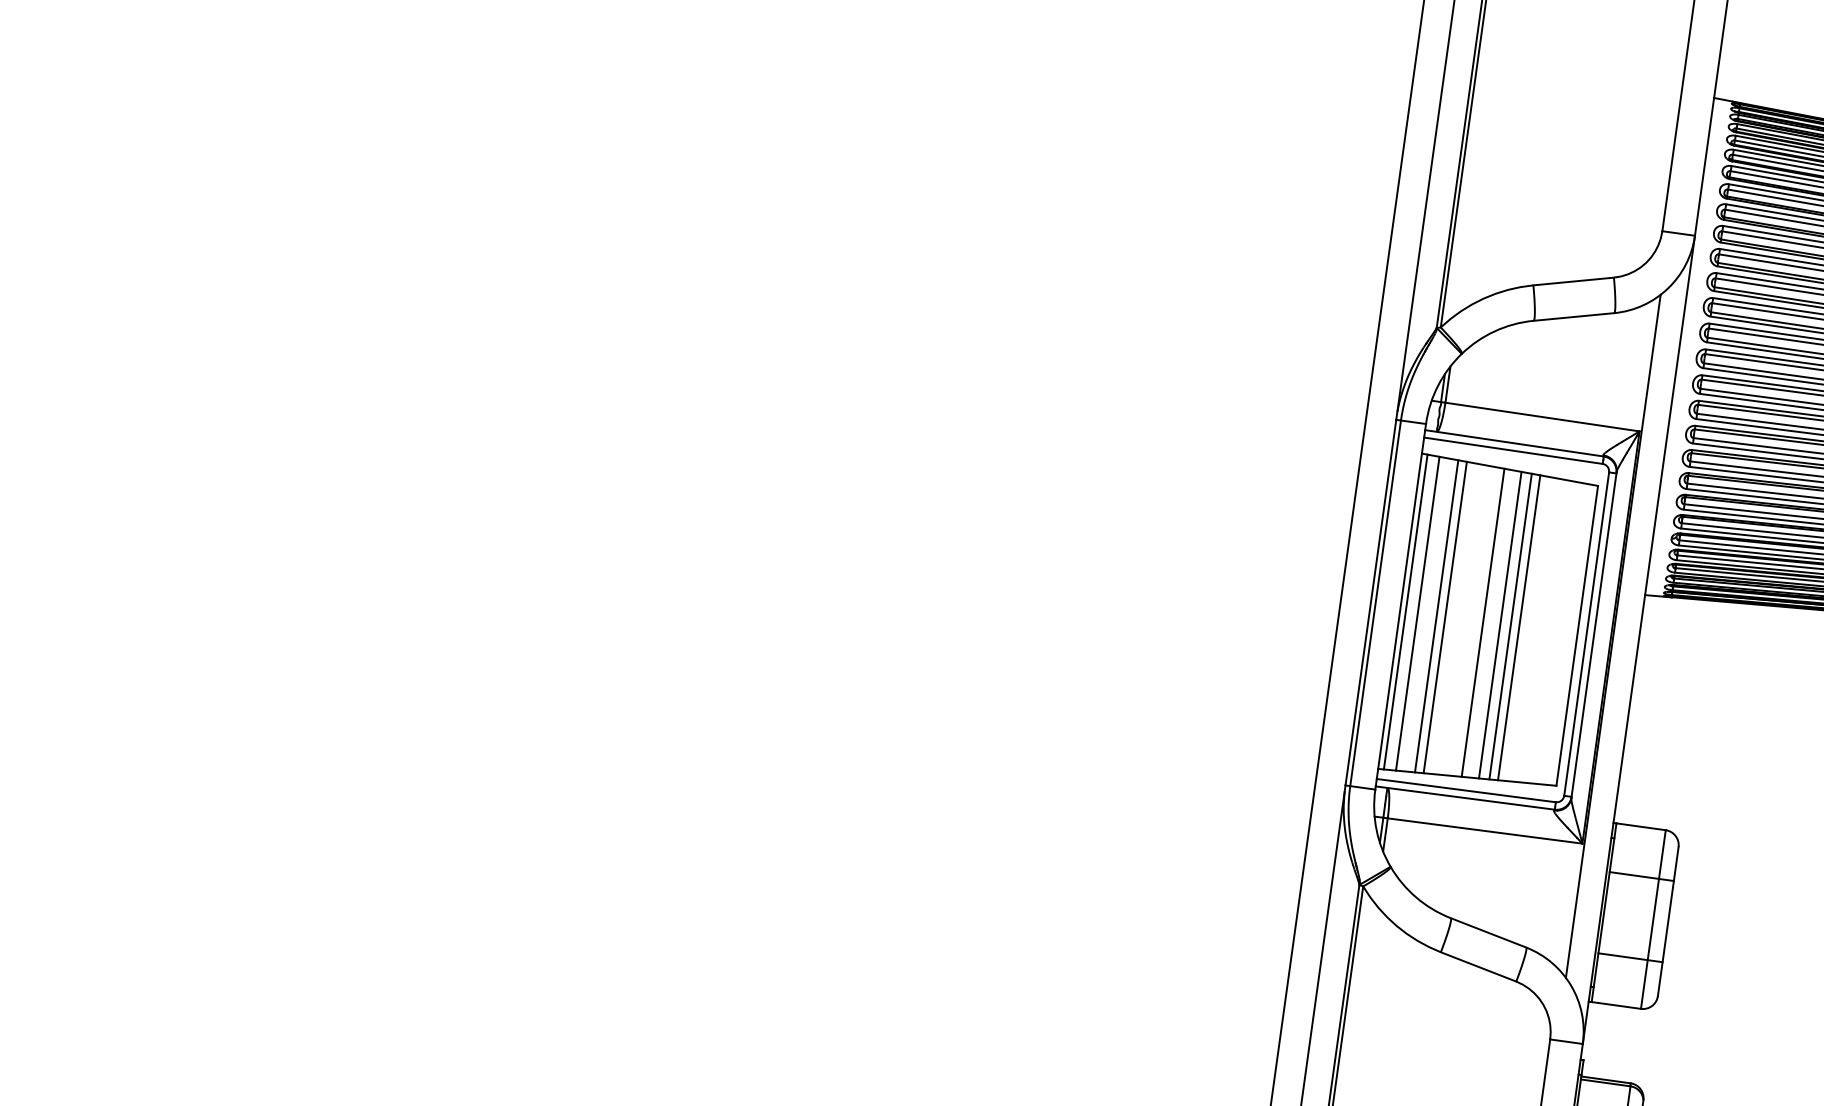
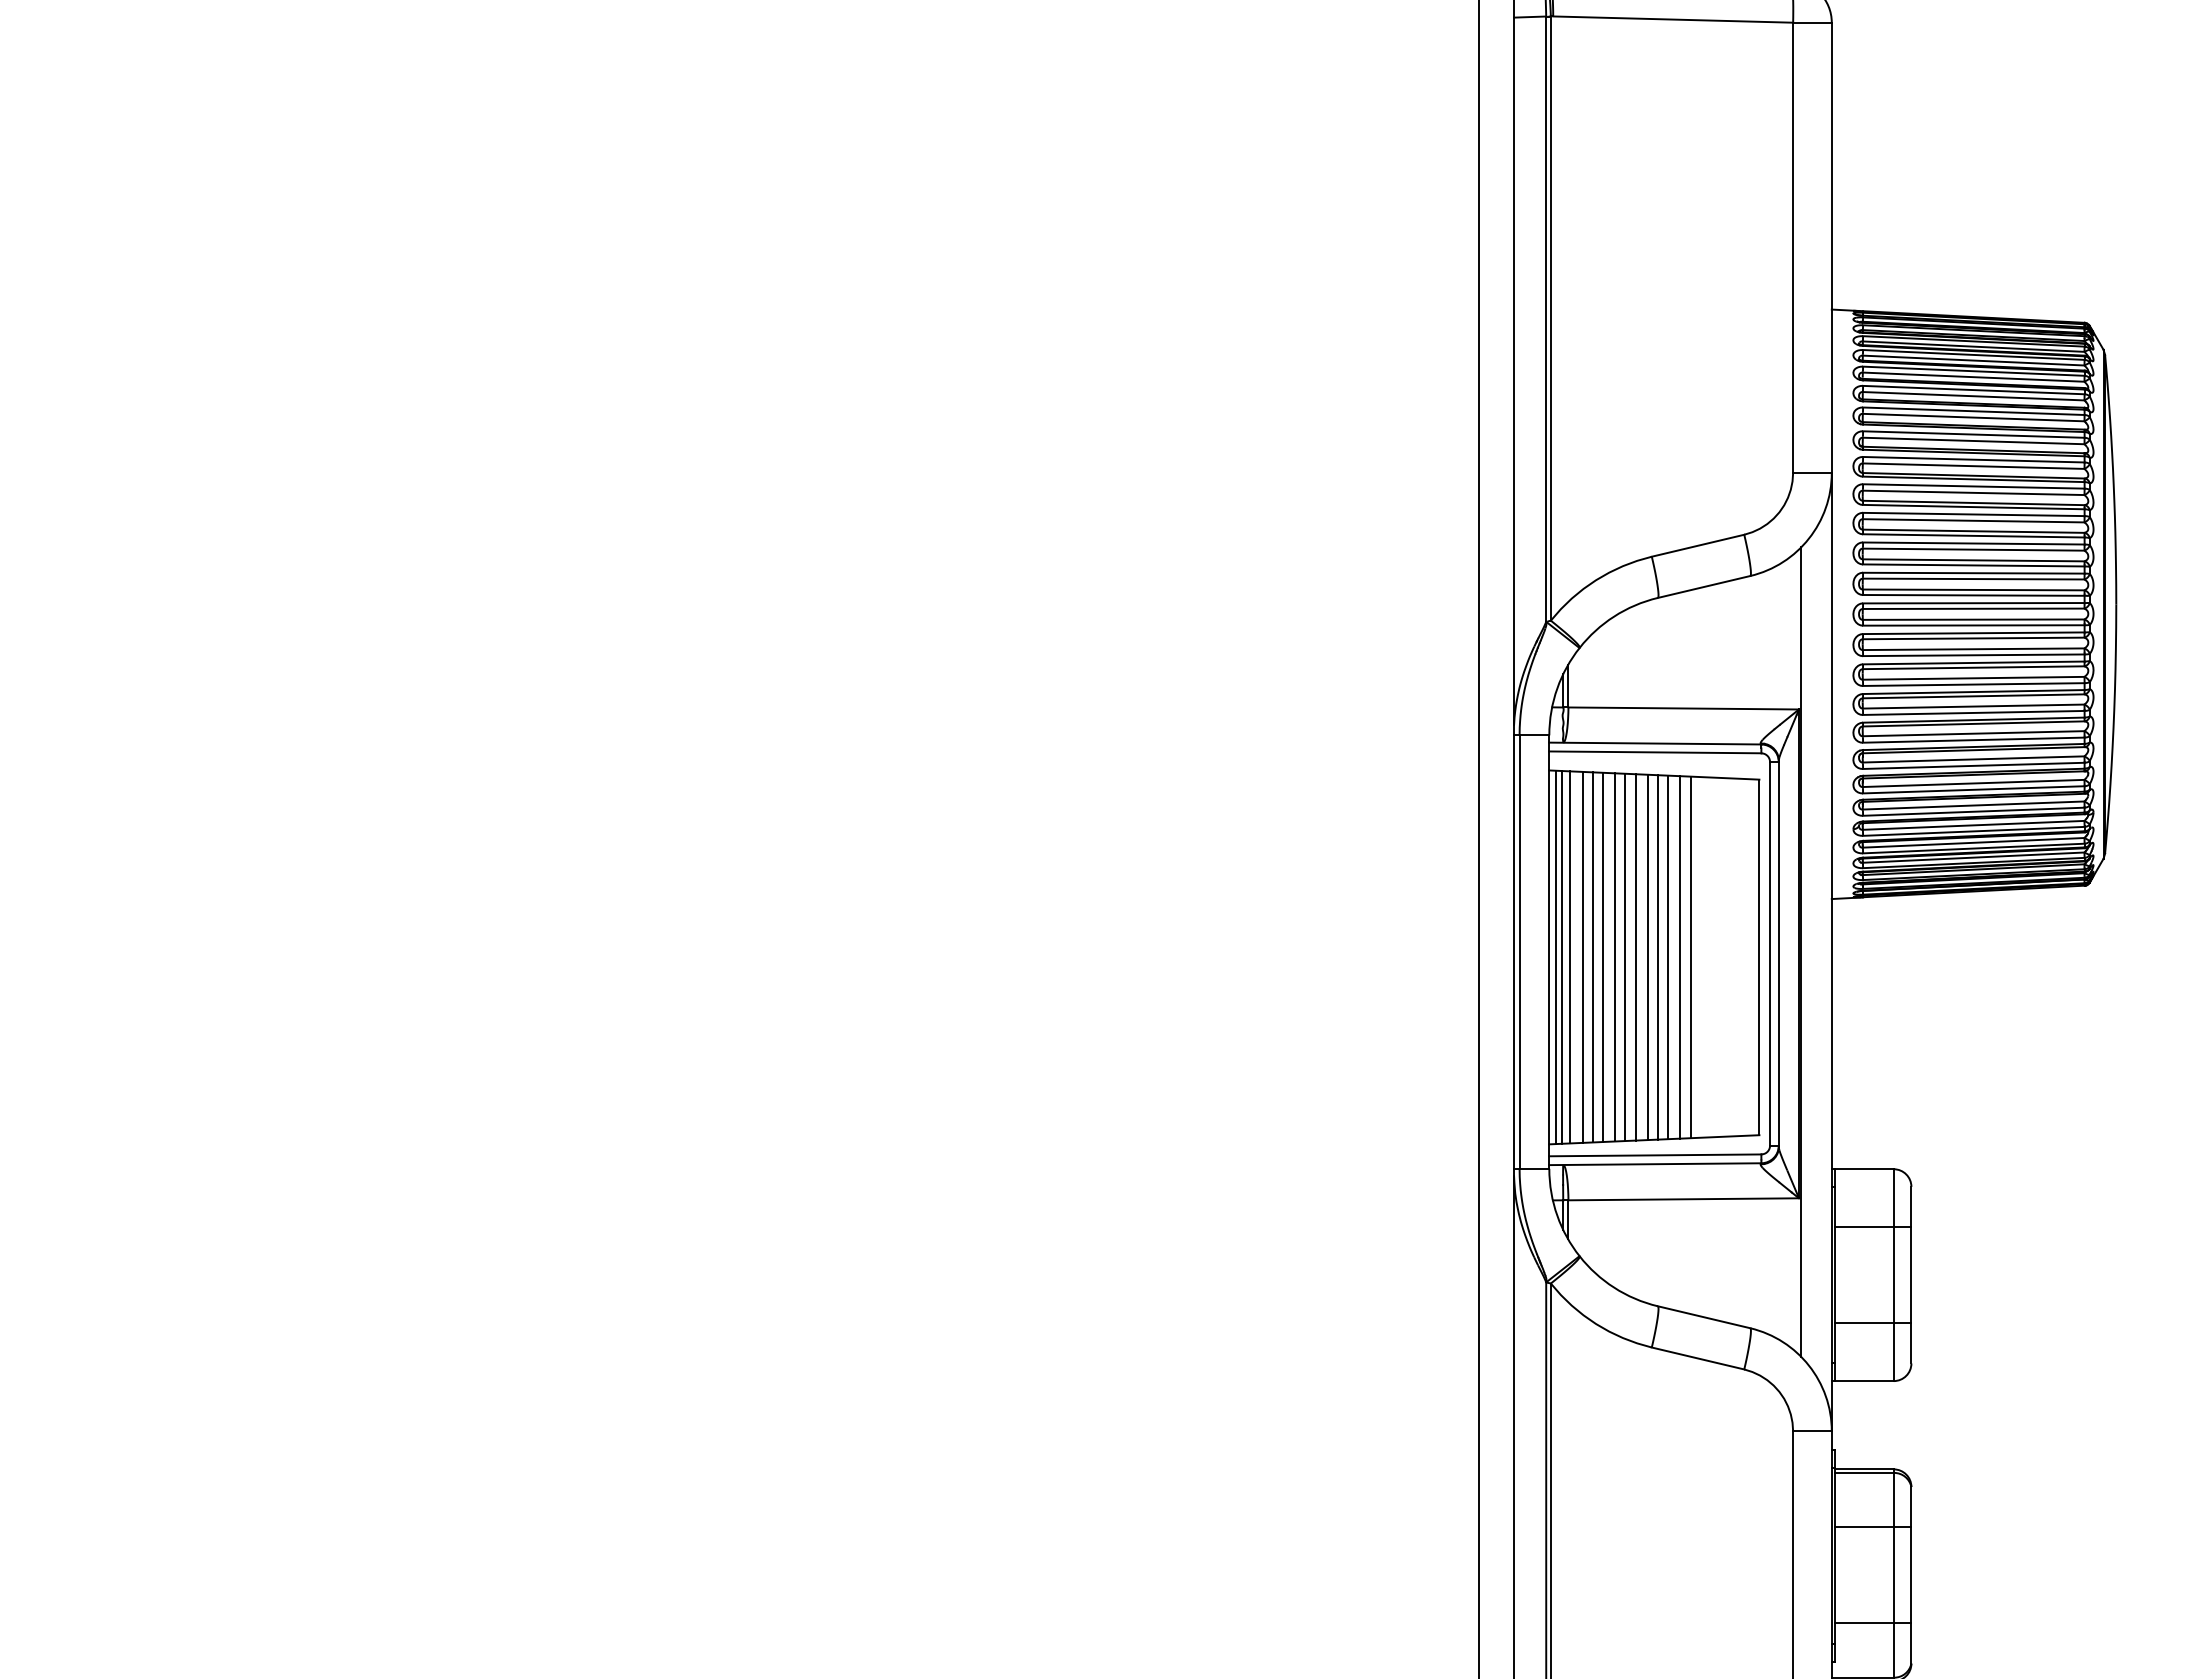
line: (1411, 612) -> (1562, 957), added
line: (1428, 614) -> (1582, 956), added
line: (1455, 619) -> (1615, 957), added
line: (1464, 620) -> (1625, 957), added
line: (1472, 621) -> (1635, 957), added
line: (1491, 624) -> (1657, 957), added

